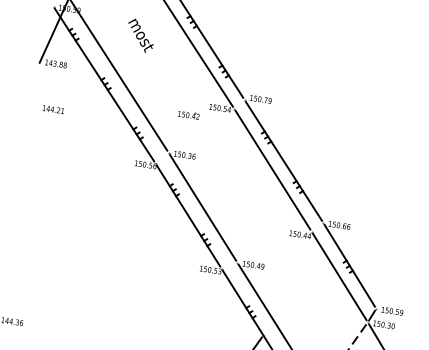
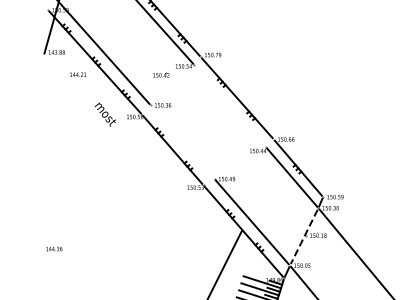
text: (139, 35) -> (104, 114), moved
text: (53, 109) -> (78, 74), moved
line: (272, 169) -> (229, 105), removed
line: (202, 206) -> (182, 141), removed

